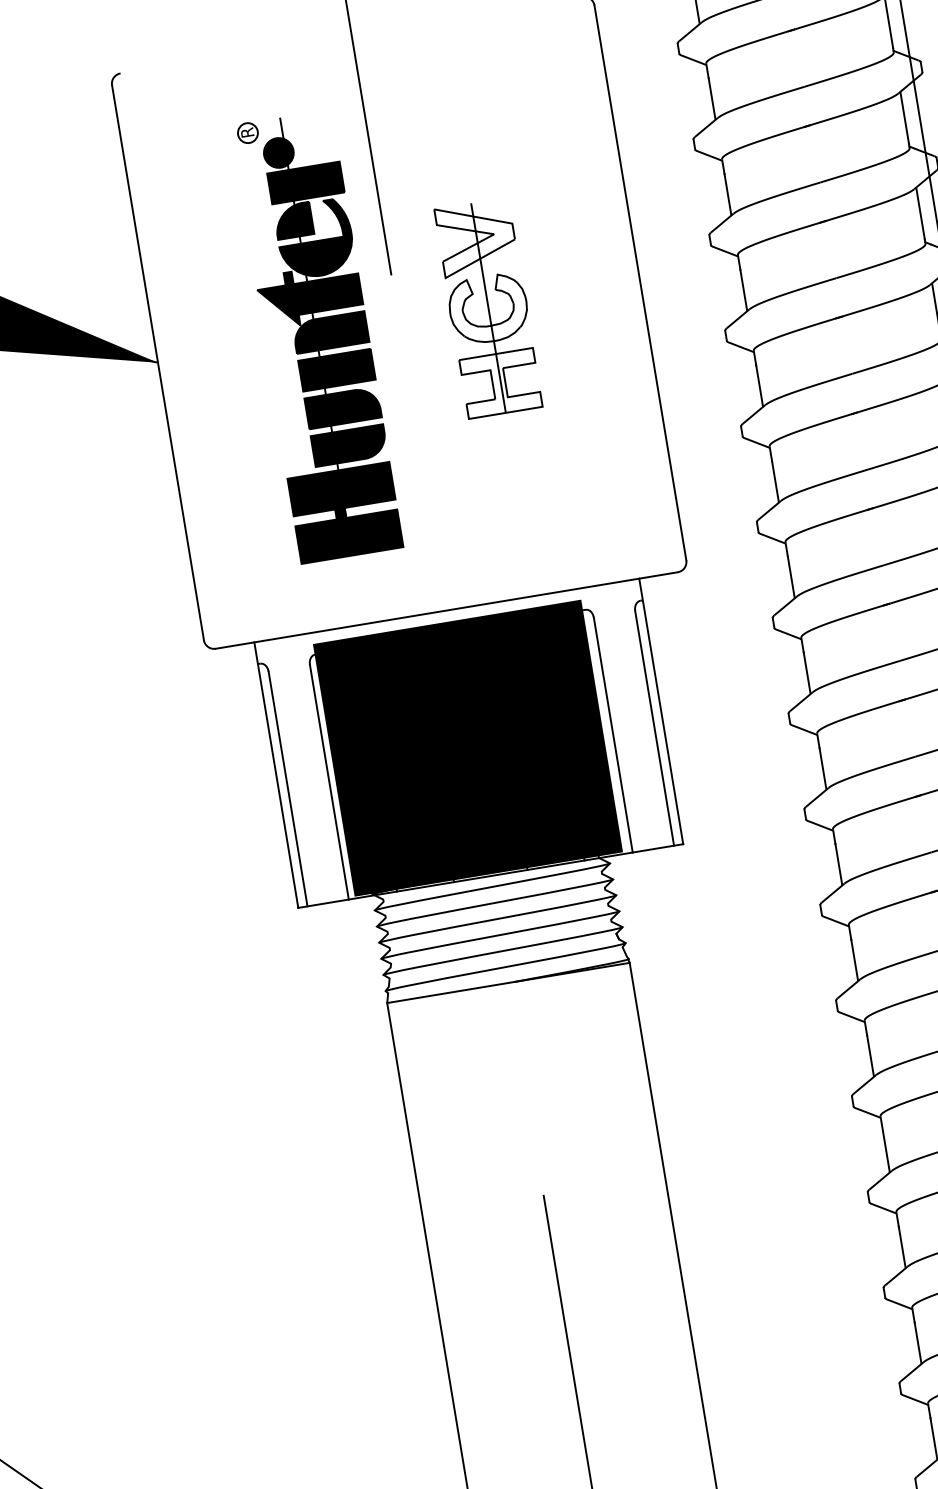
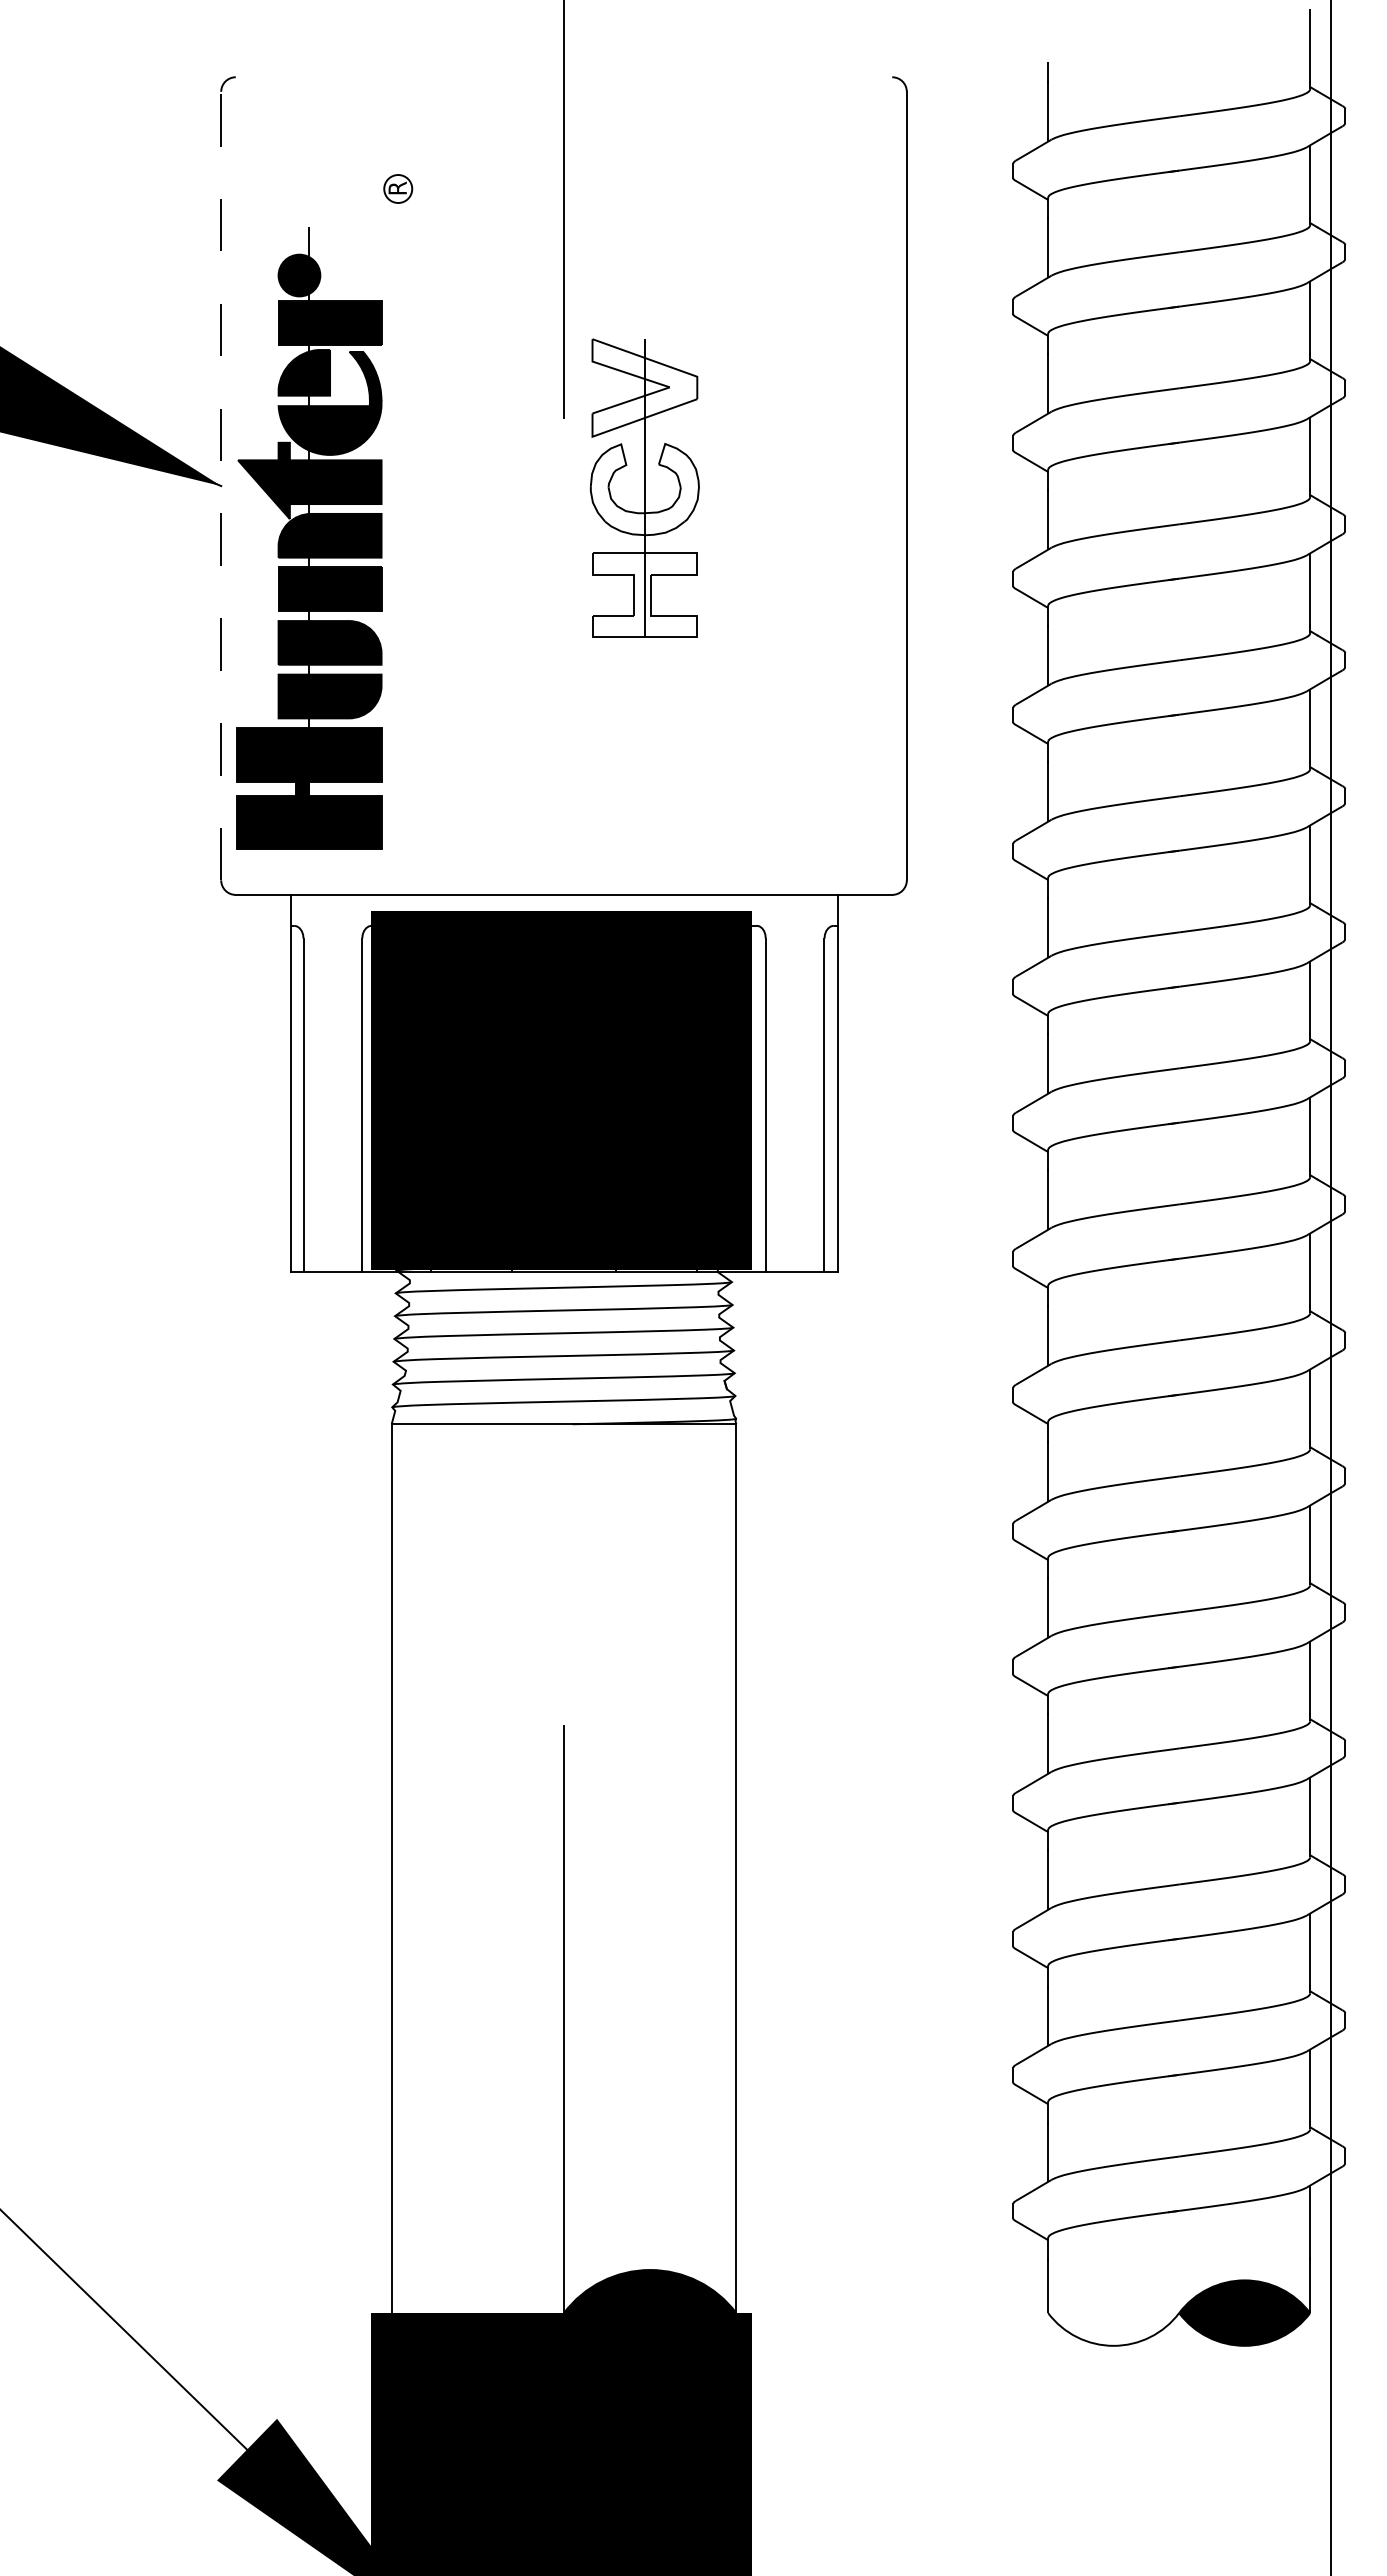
part: (488, 307) -> (644, 487), moved
part: (316, 336) -> (309, 538), moved
line: (158, 362) -> (221, 485), solid -> dashed

